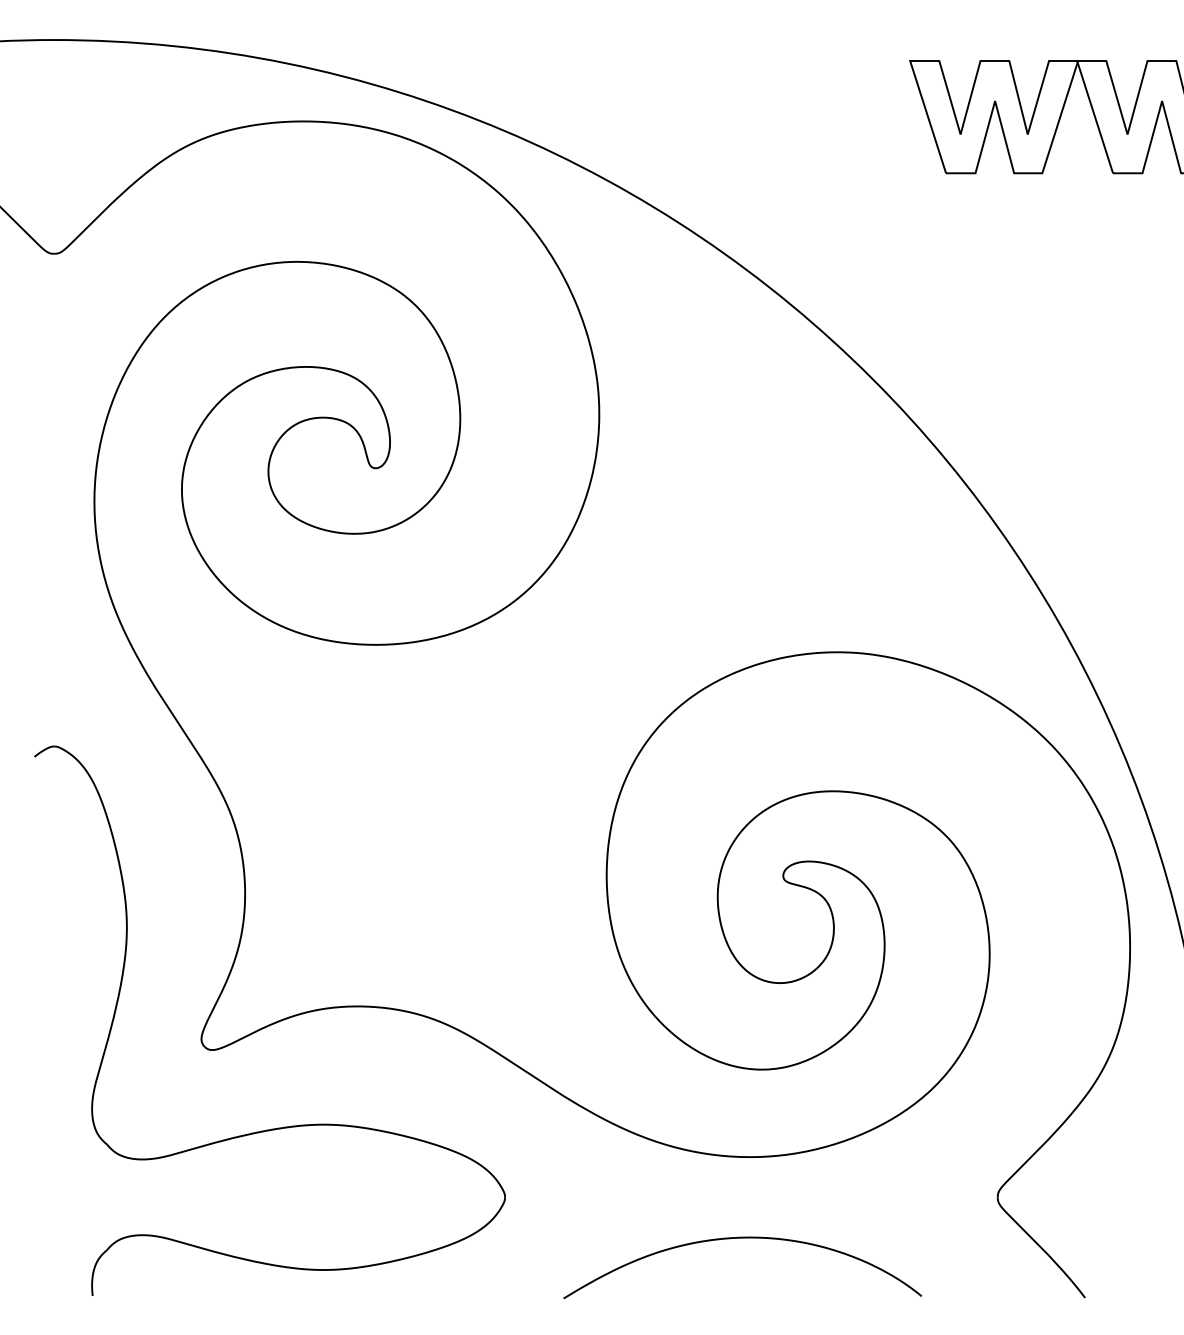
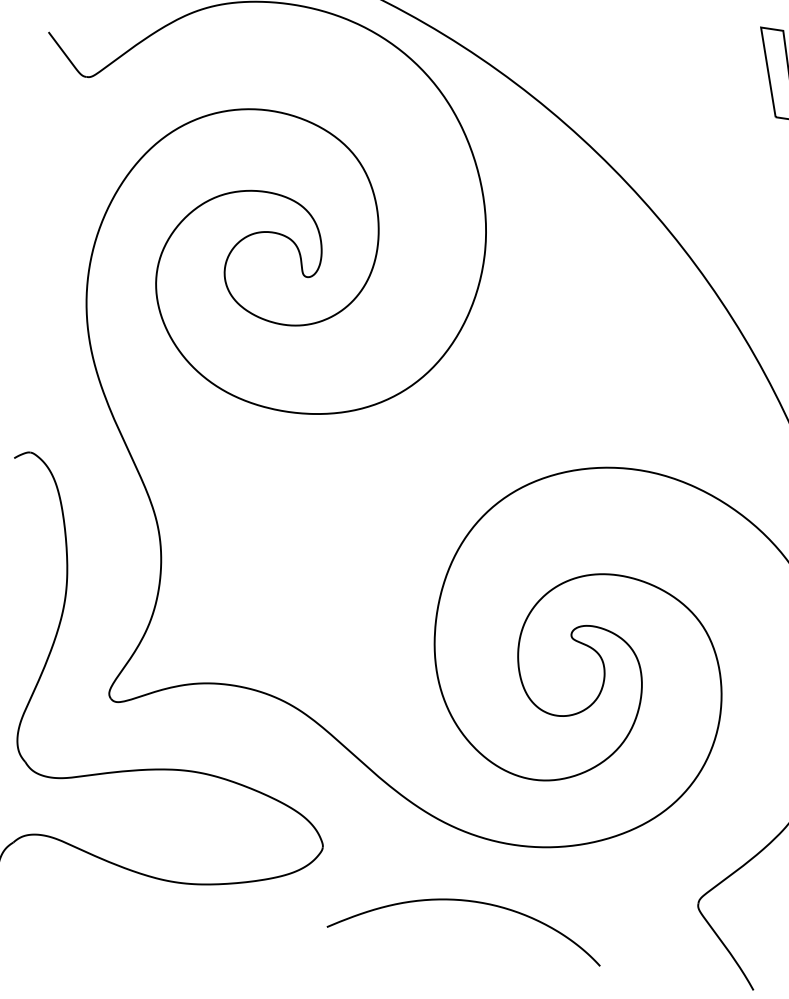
curve: (742, 1238) -> (470, 901), moved

